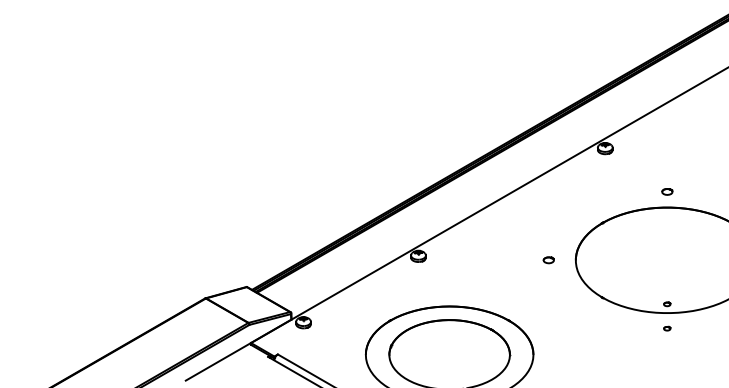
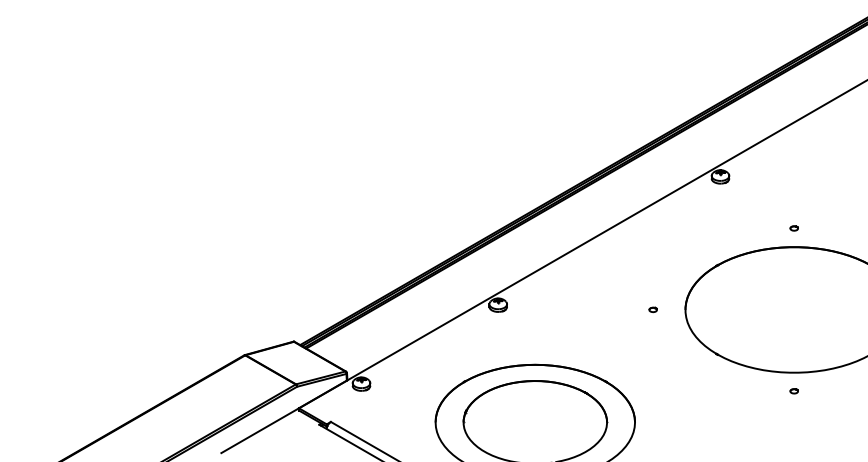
part: (666, 191) -> (793, 228), size x0.62
part: (548, 259) -> (652, 309), size x0.62
part: (666, 304) -> (793, 362), removed

